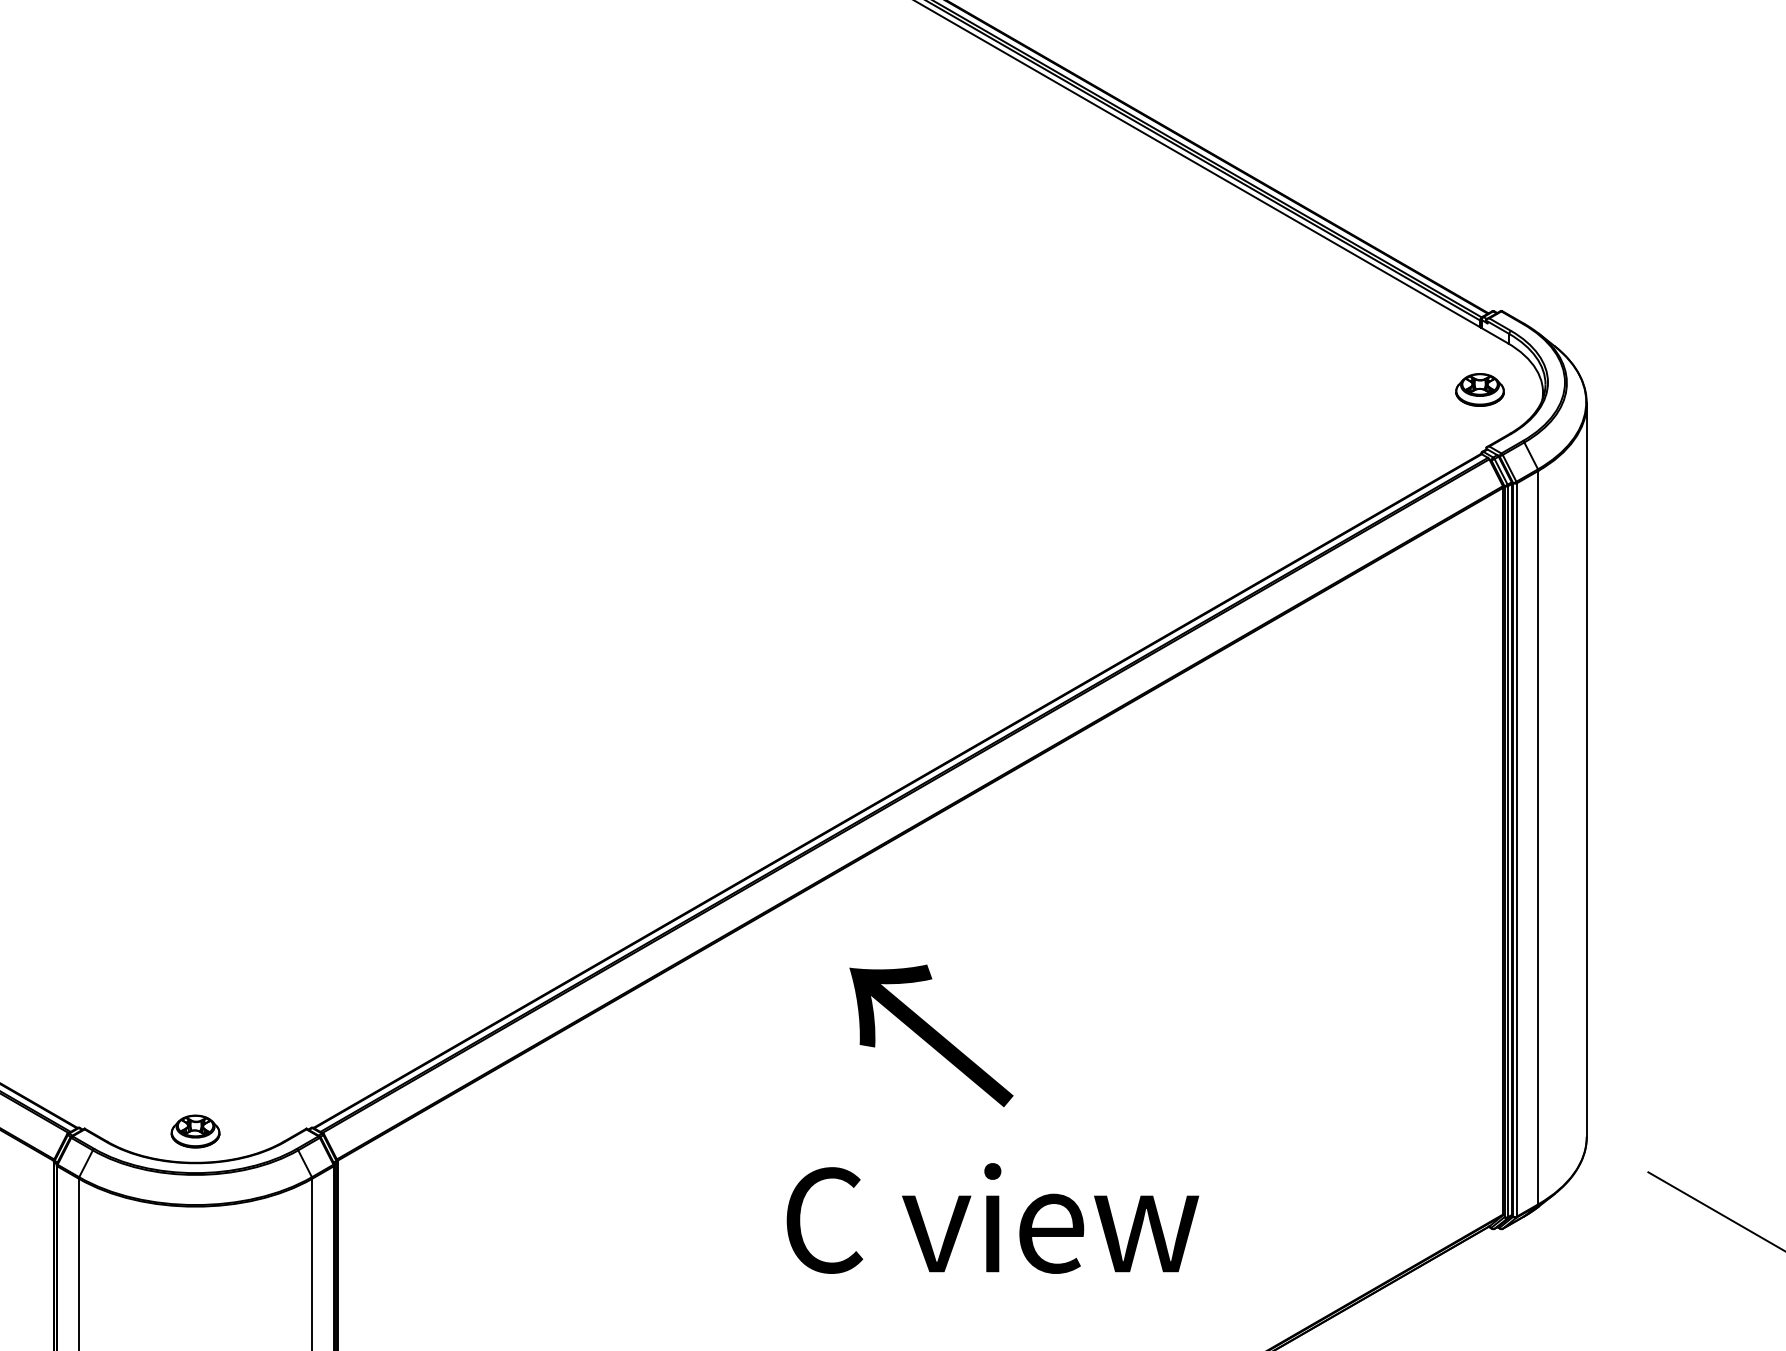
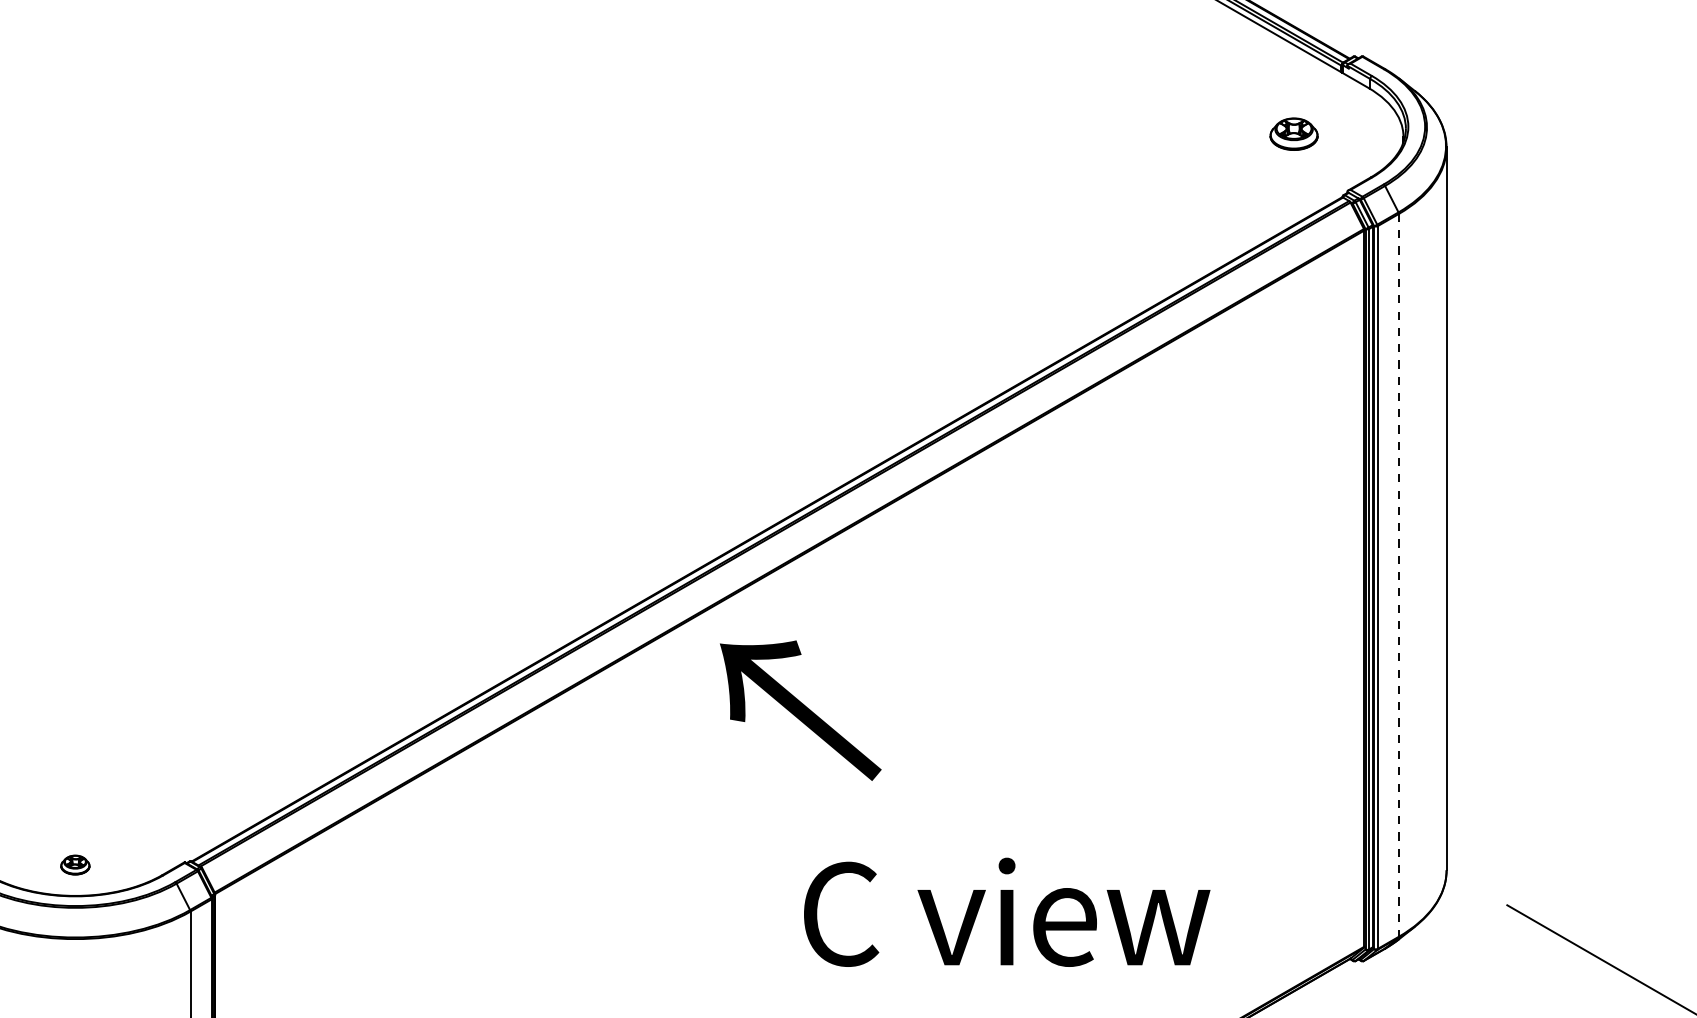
part: (1479, 389) -> (1293, 133), moved
line: (1538, 837) -> (1399, 575), solid -> dashed
text: (931, 1035) -> (800, 710), moved
part: (195, 1131) -> (75, 865), size x0.6
text: (992, 1218) -> (1006, 912), moved

